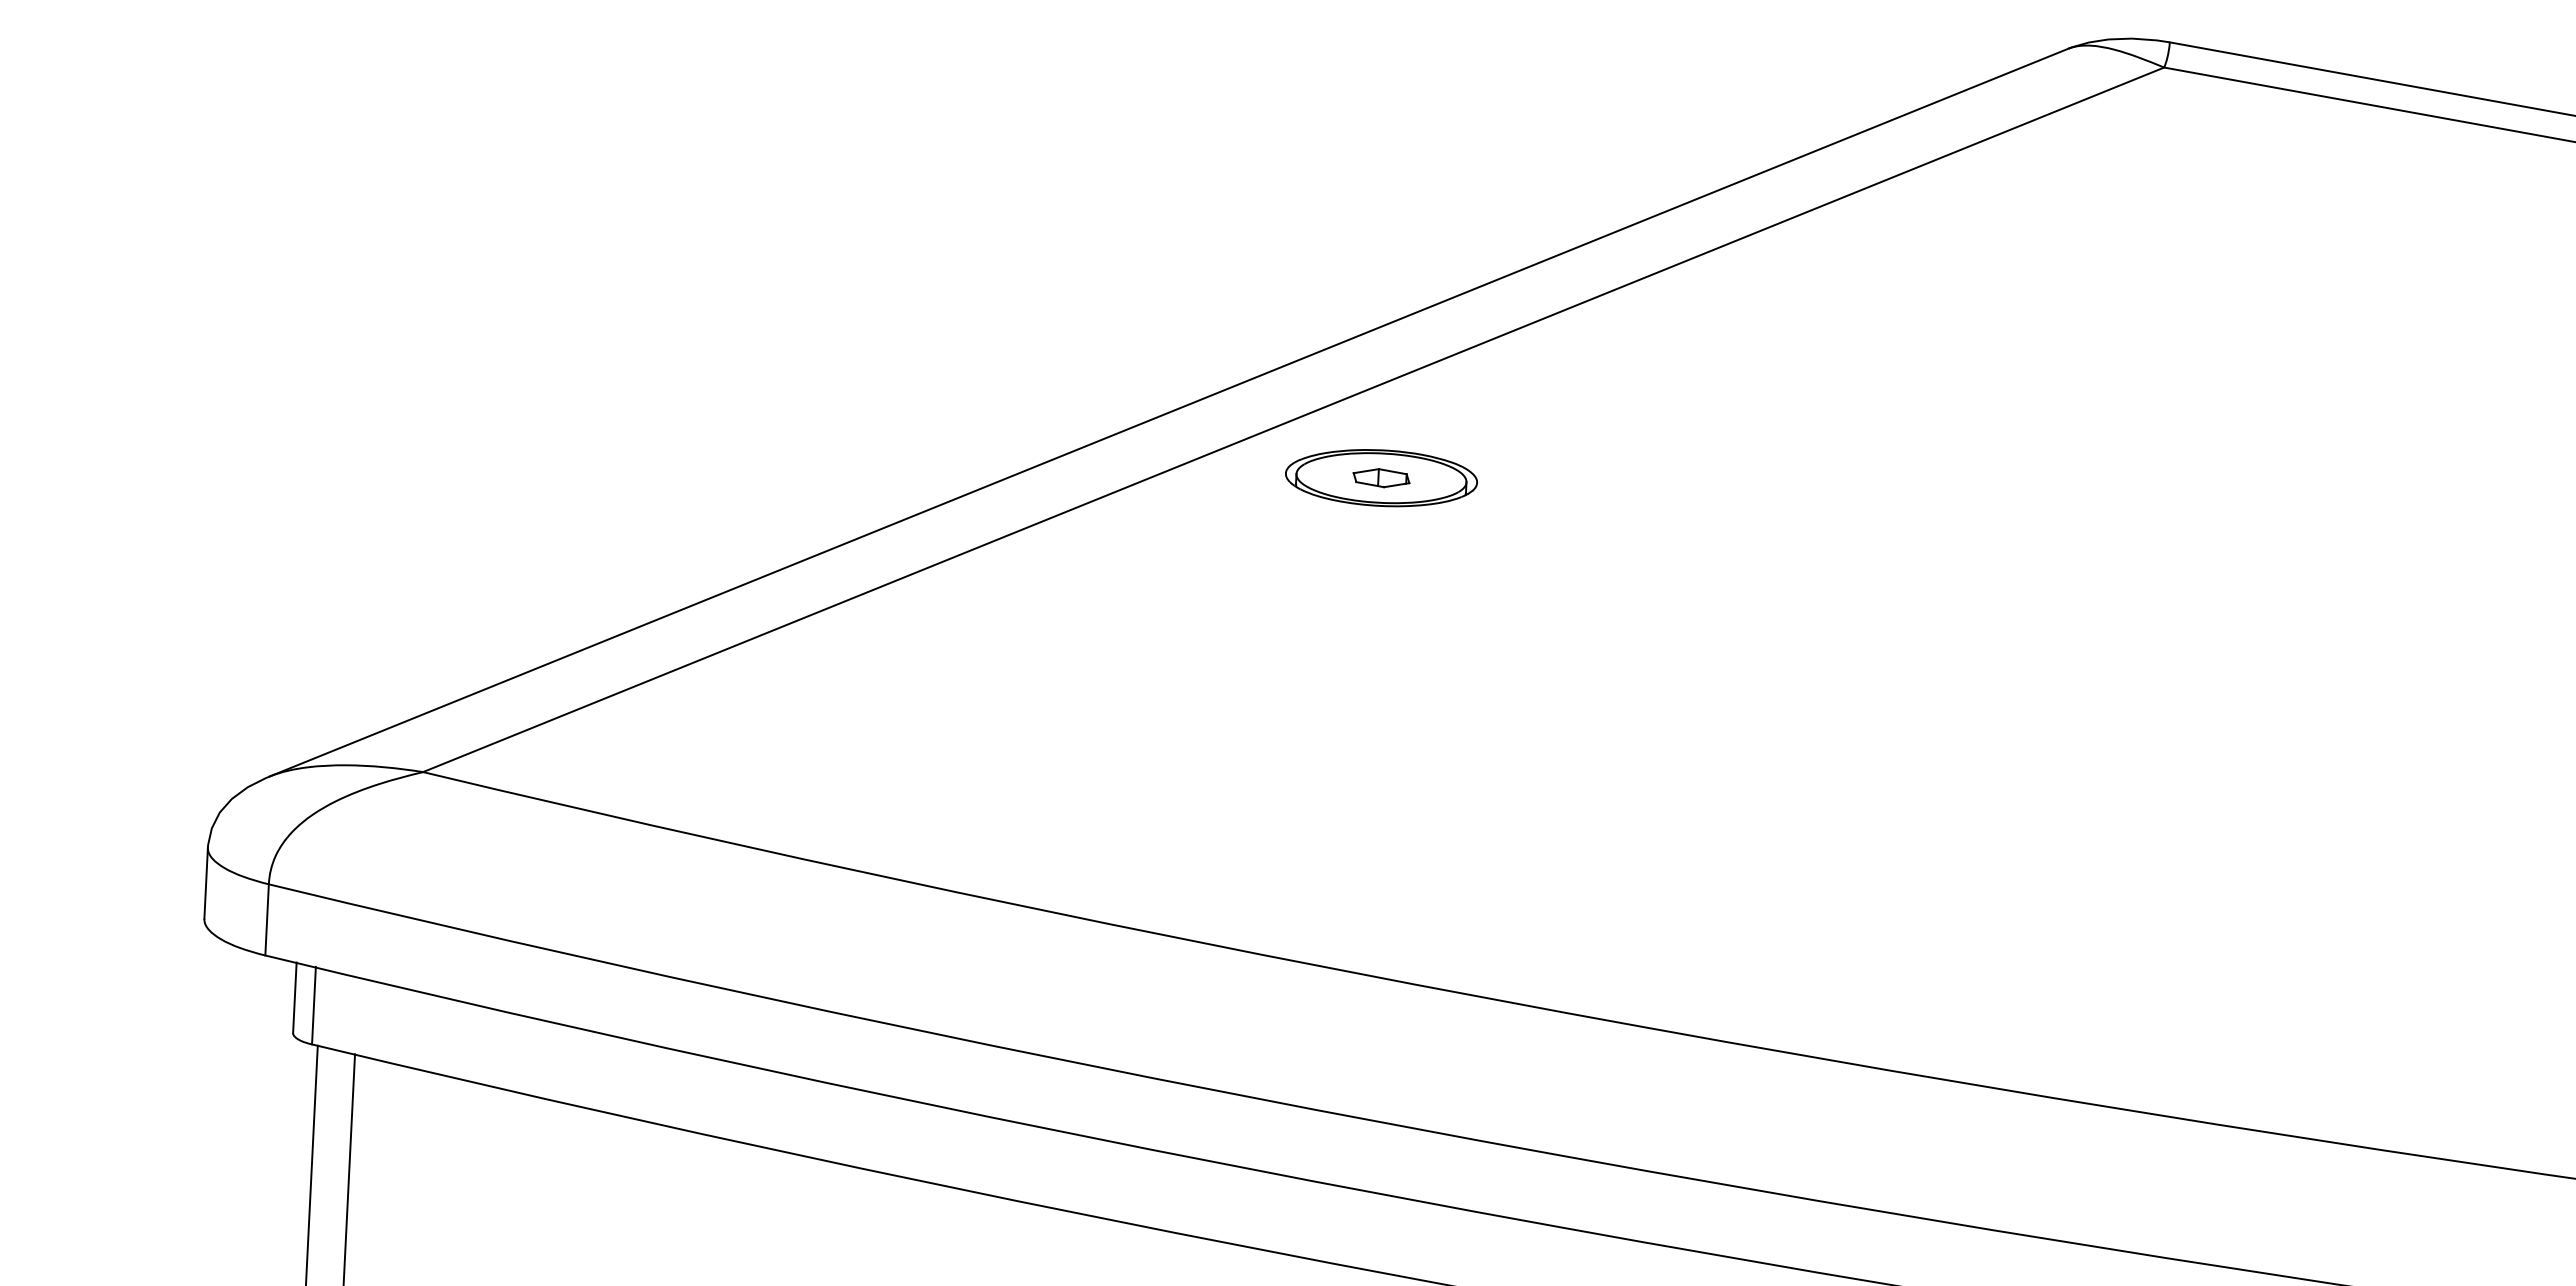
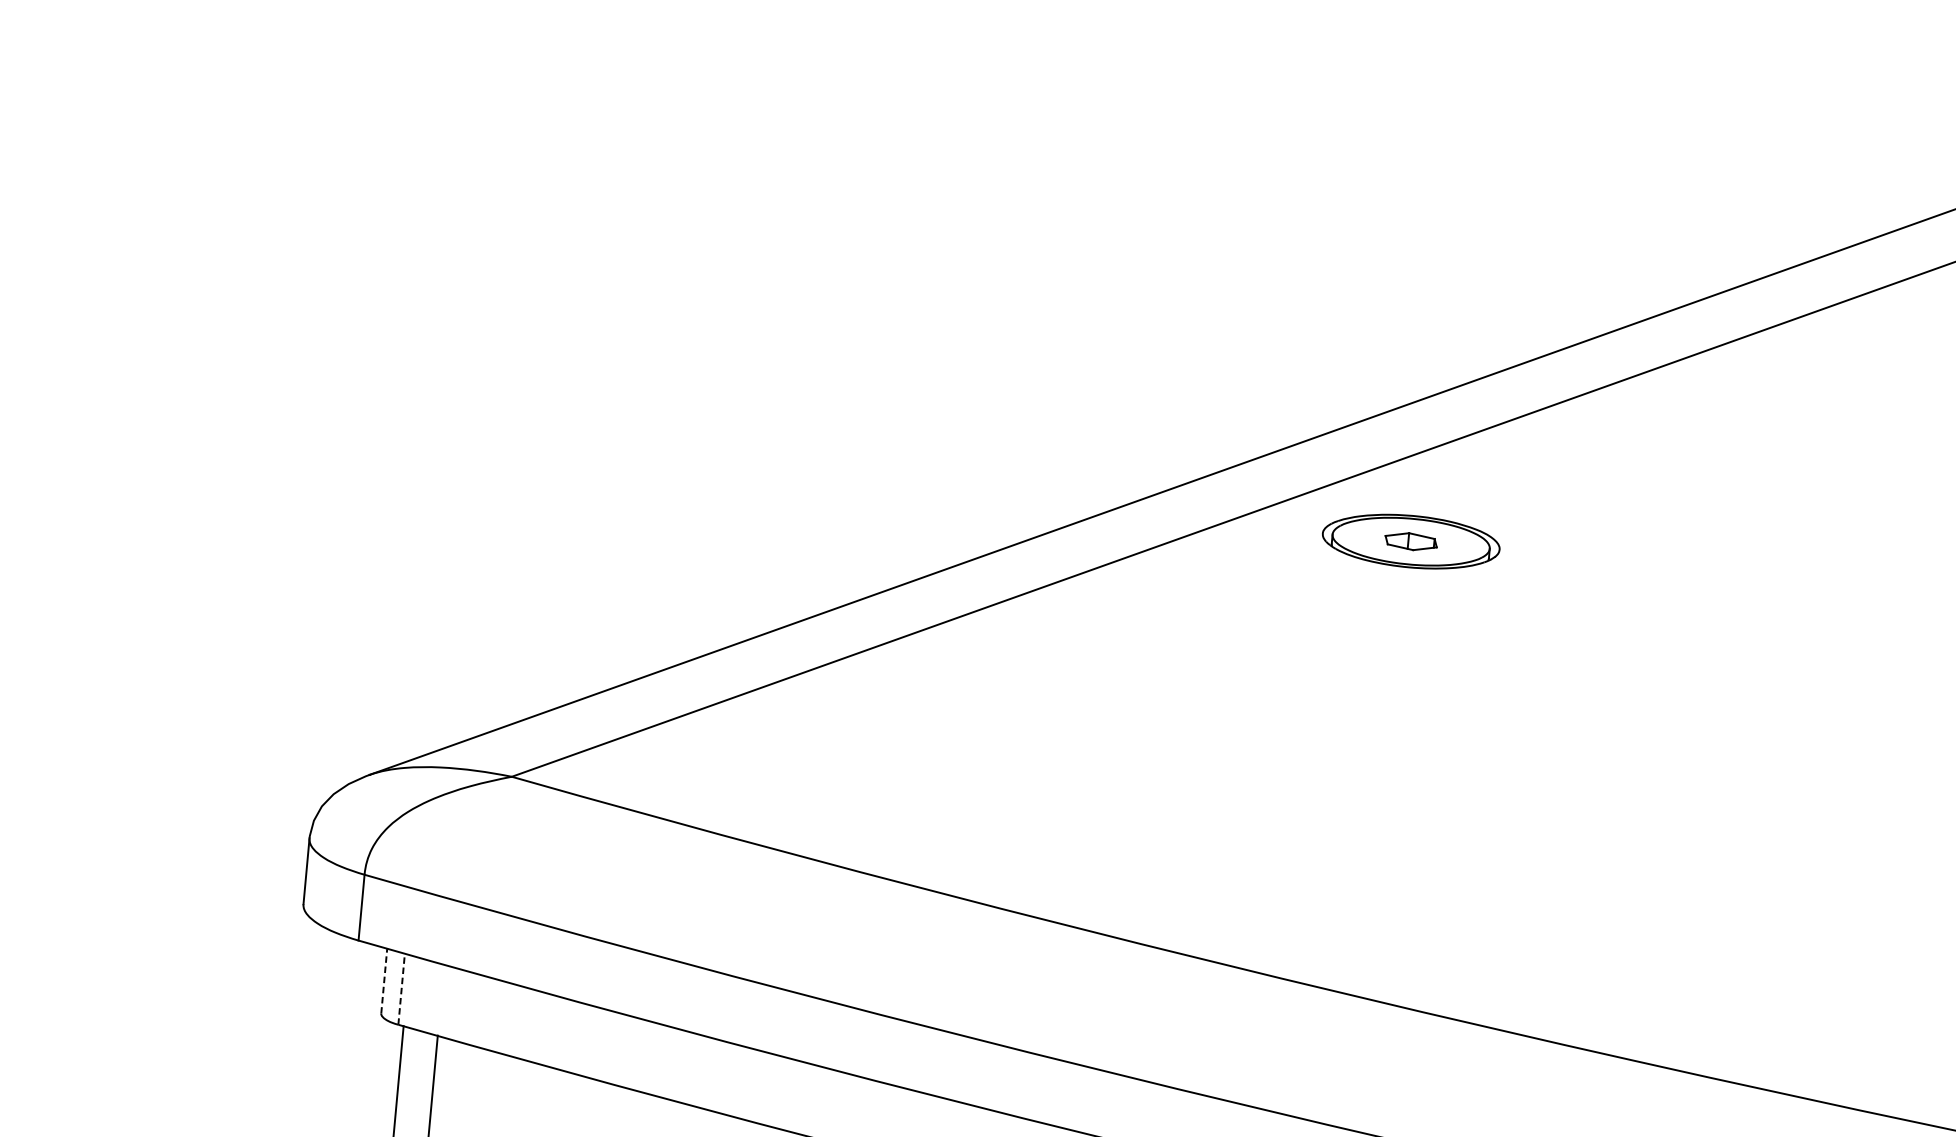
line: (294, 997) -> (383, 980), solid -> dashed
line: (313, 1005) -> (401, 988), solid -> dashed

